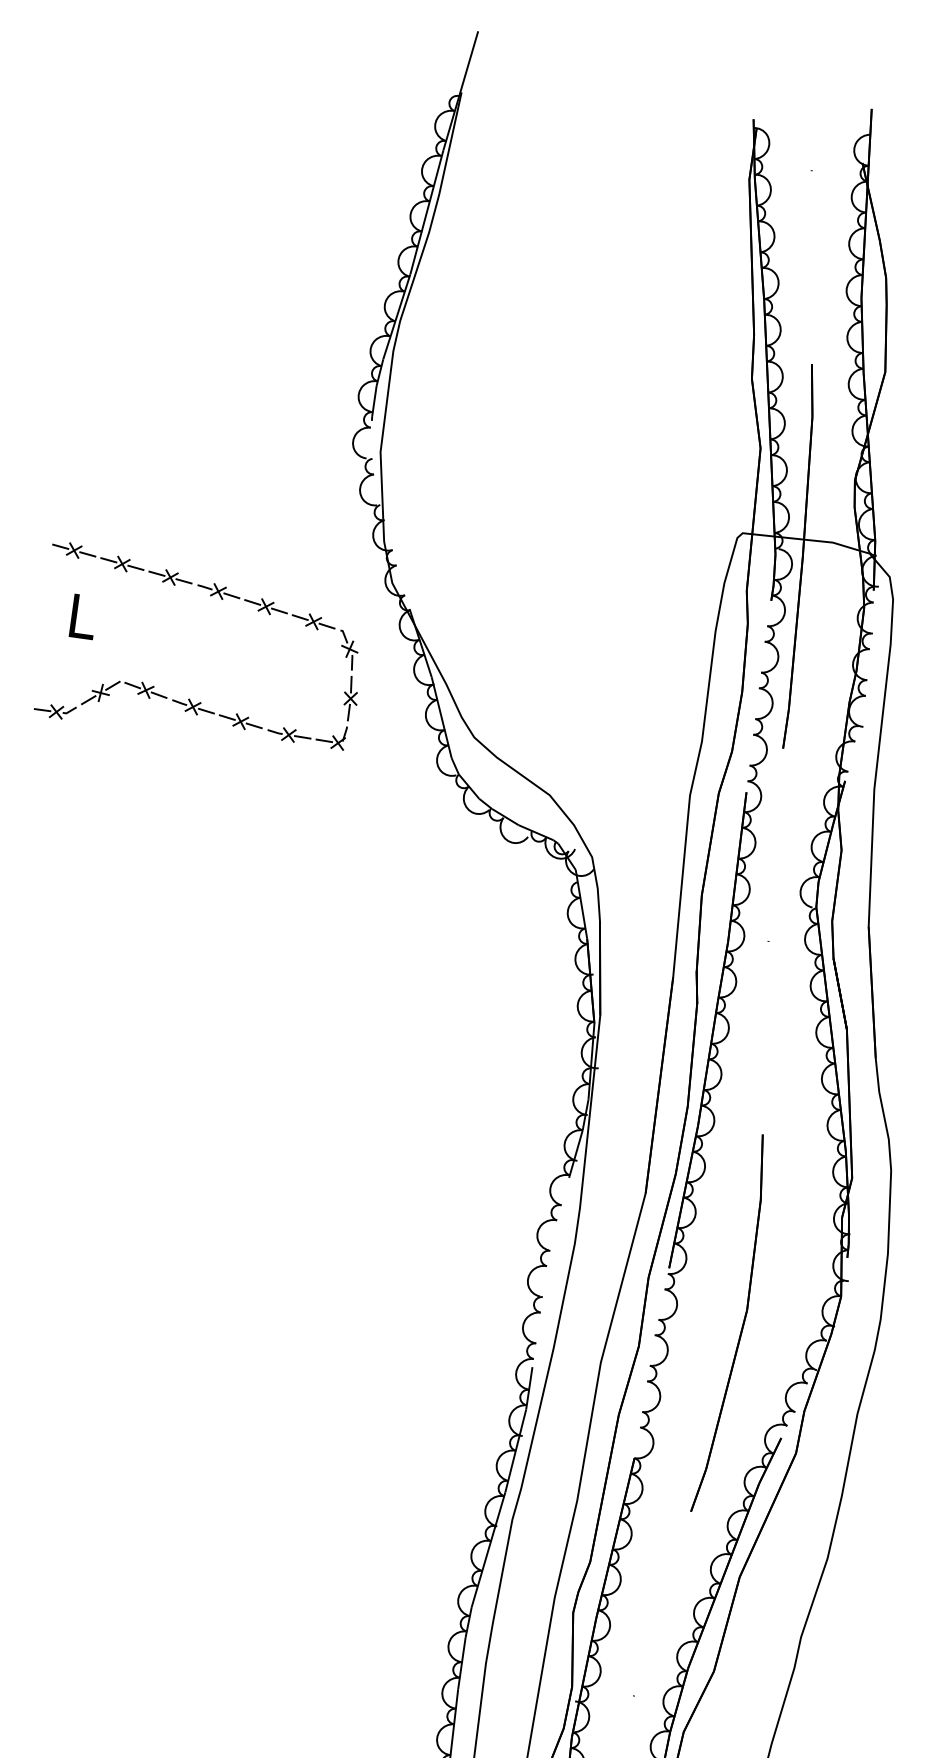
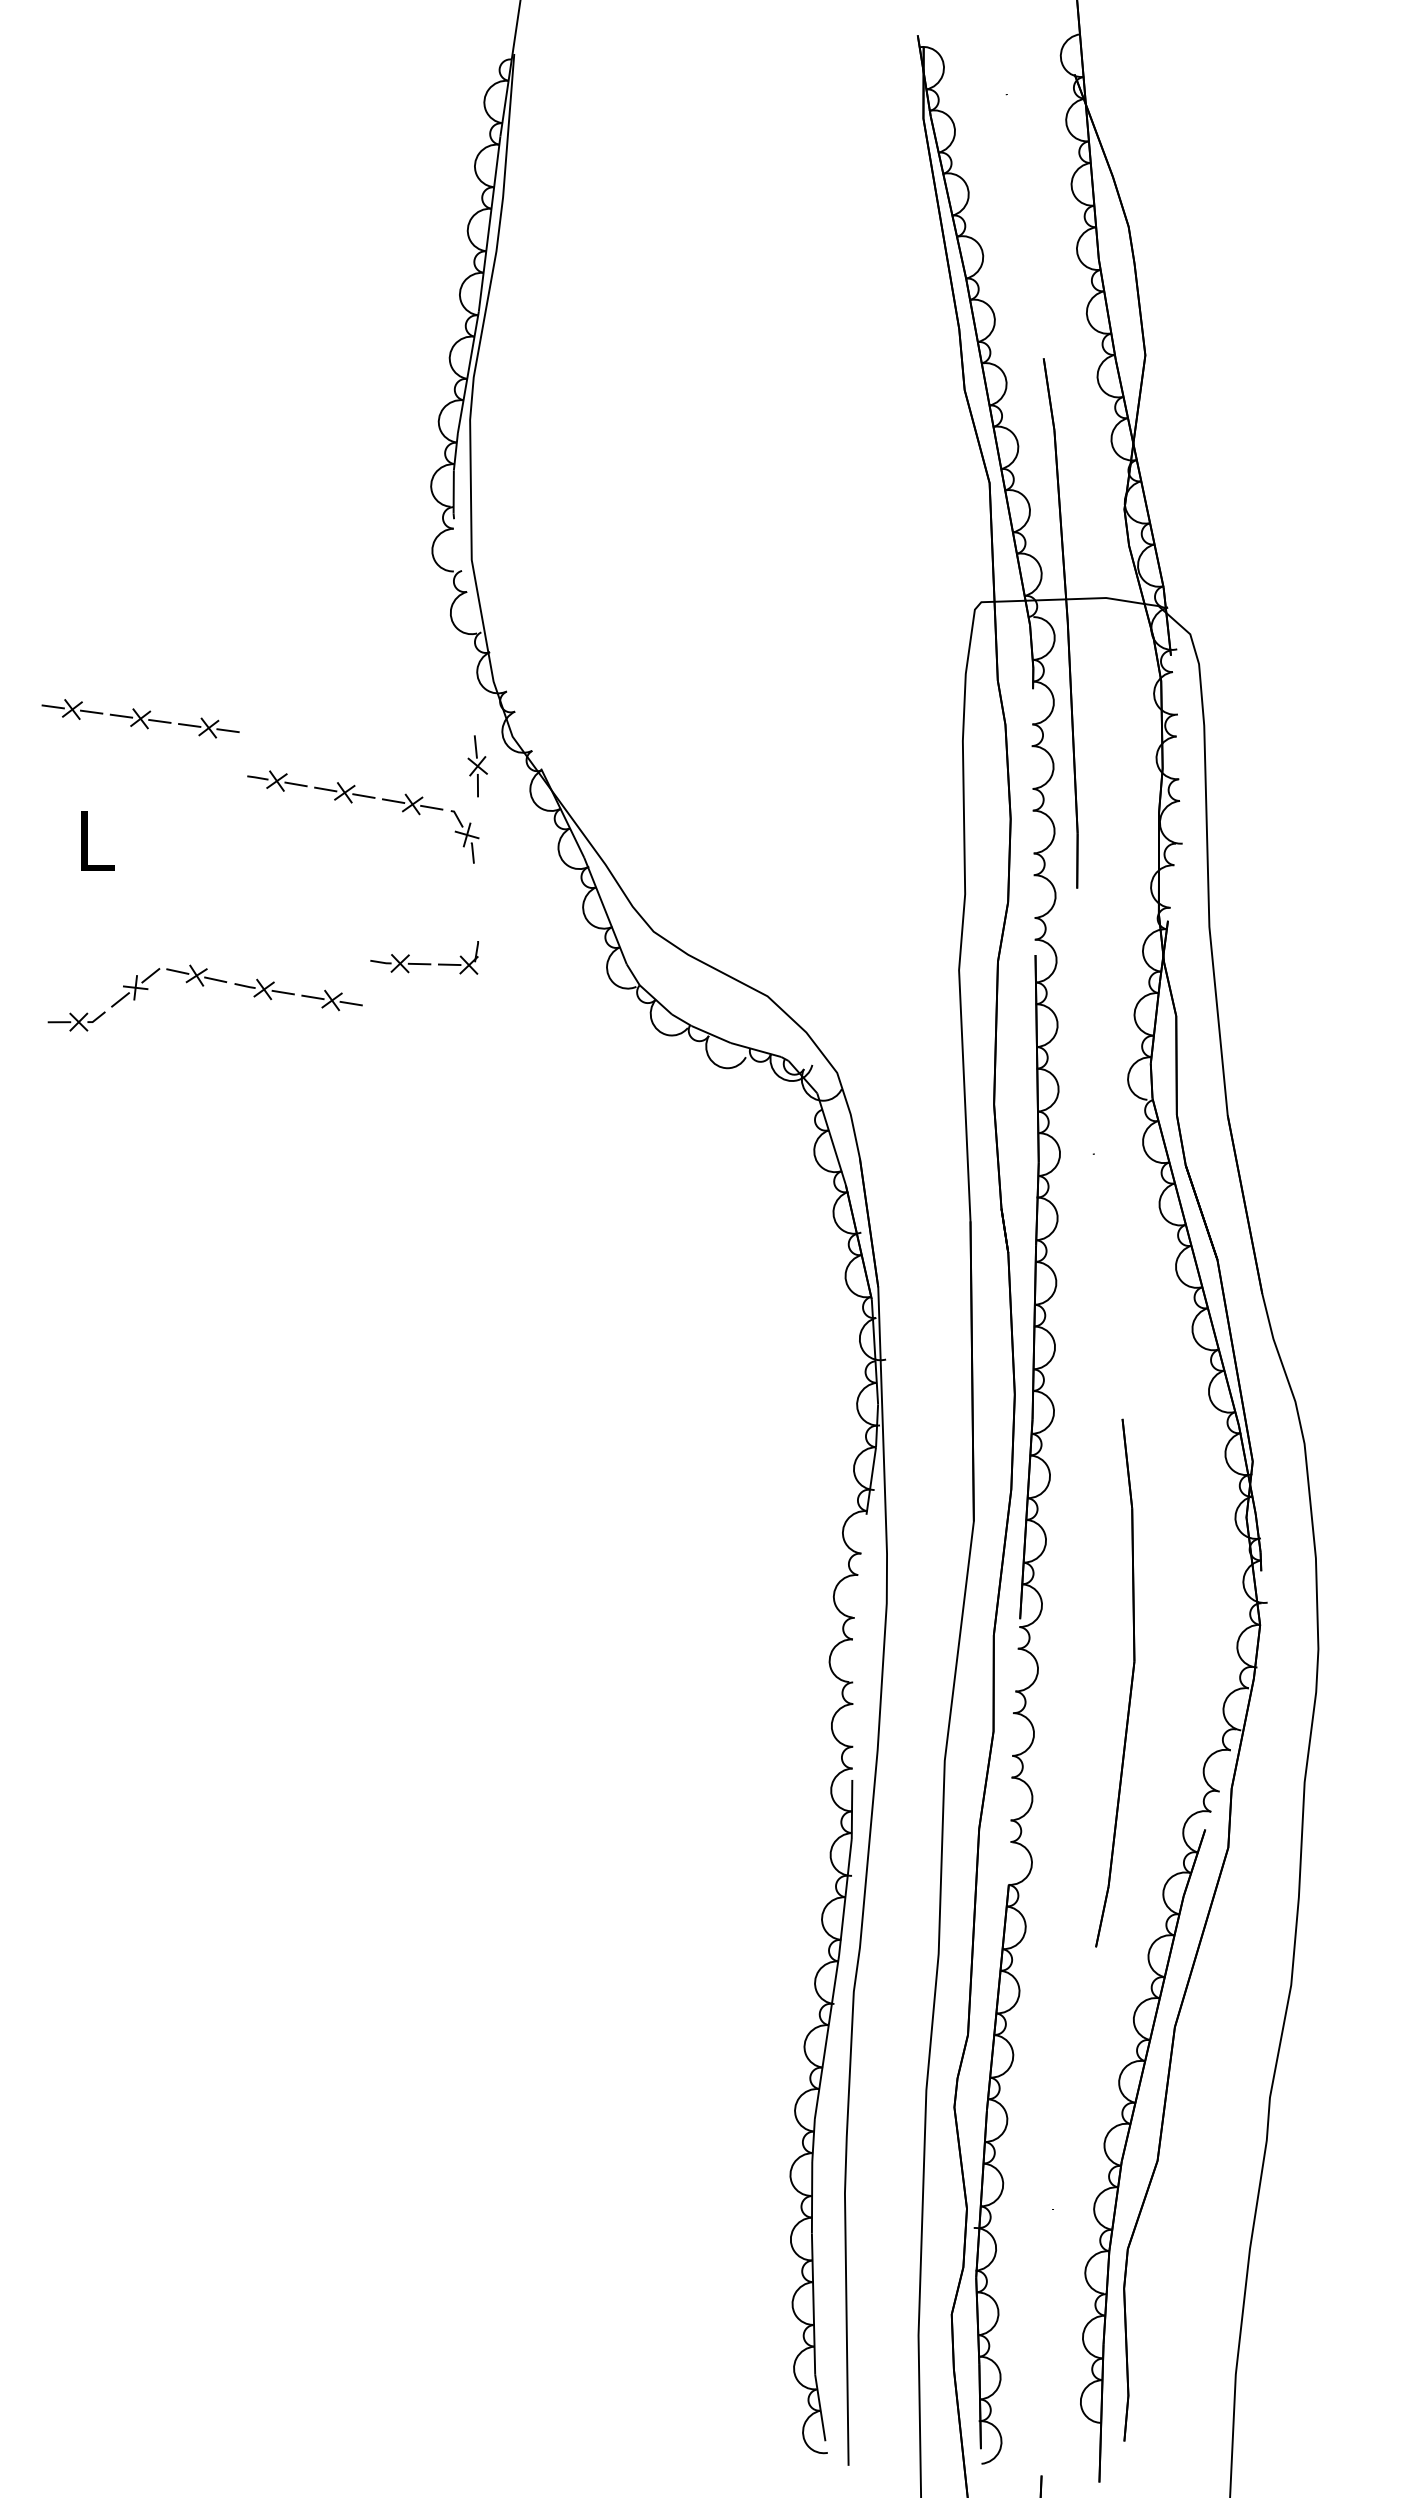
part: (122, 563) -> (140, 718), moved
part: (149, 698) -> (203, 986), moved
part: (350, 698) -> (477, 766), moved

